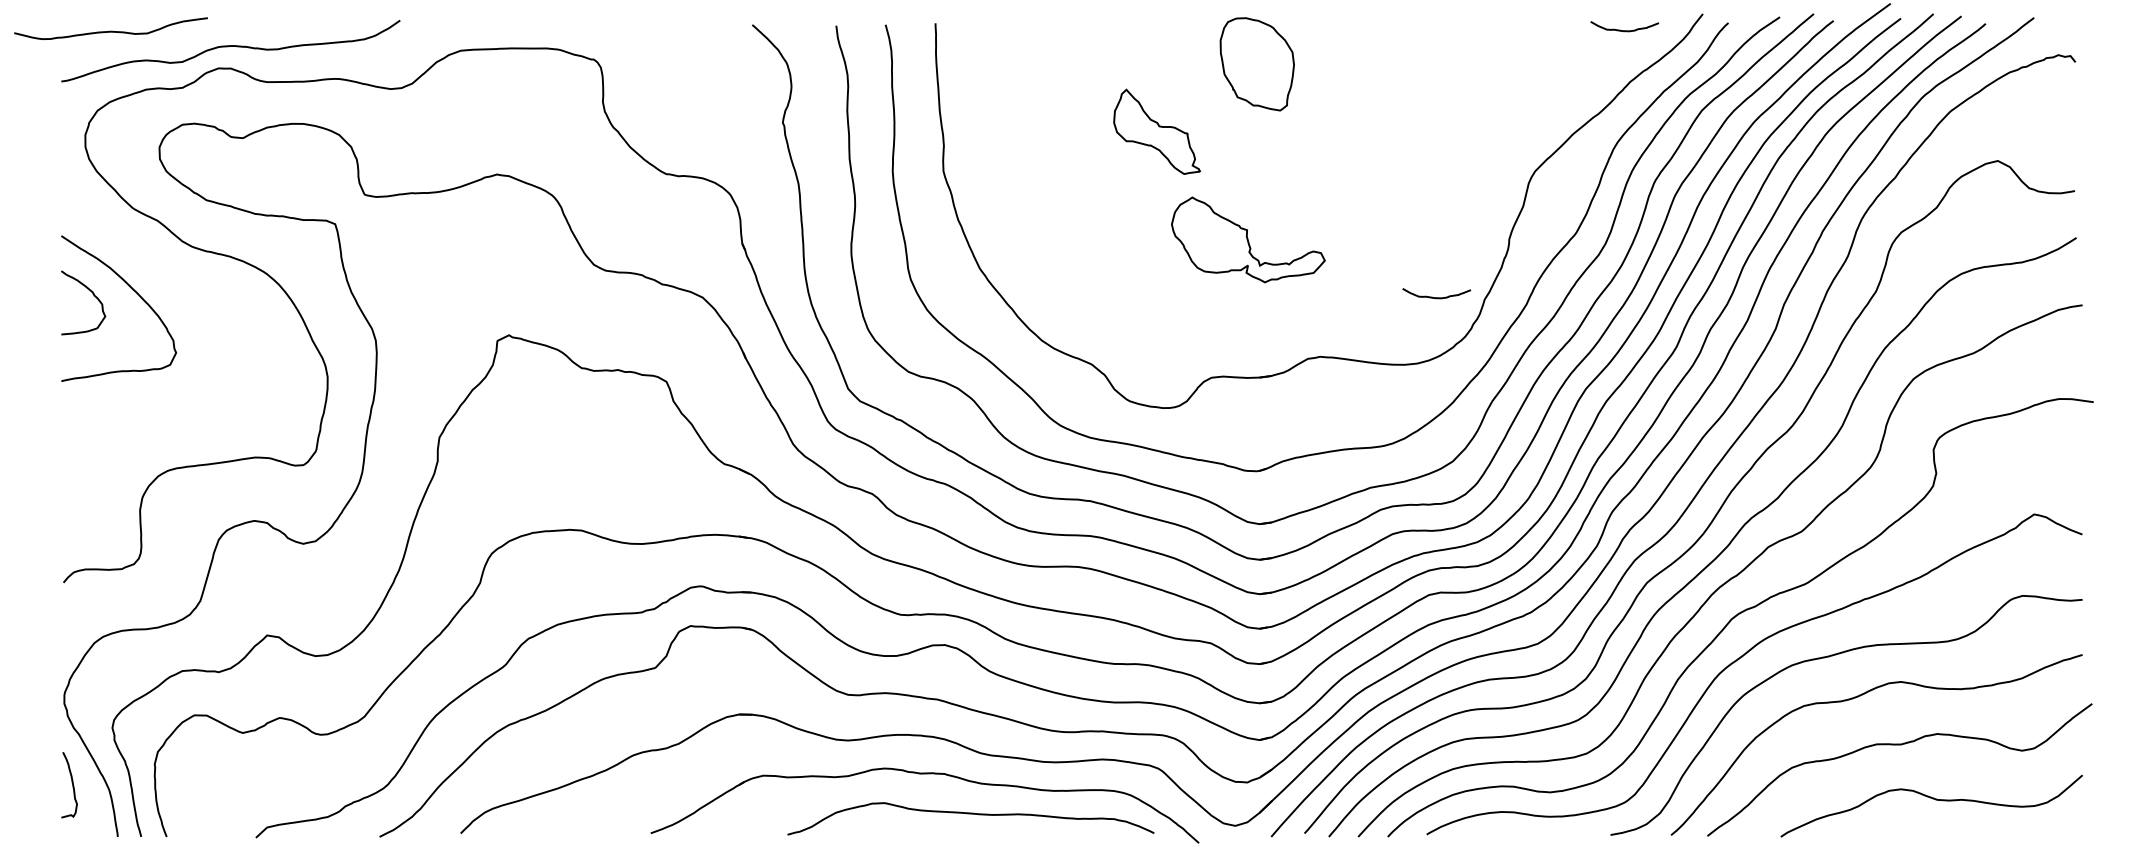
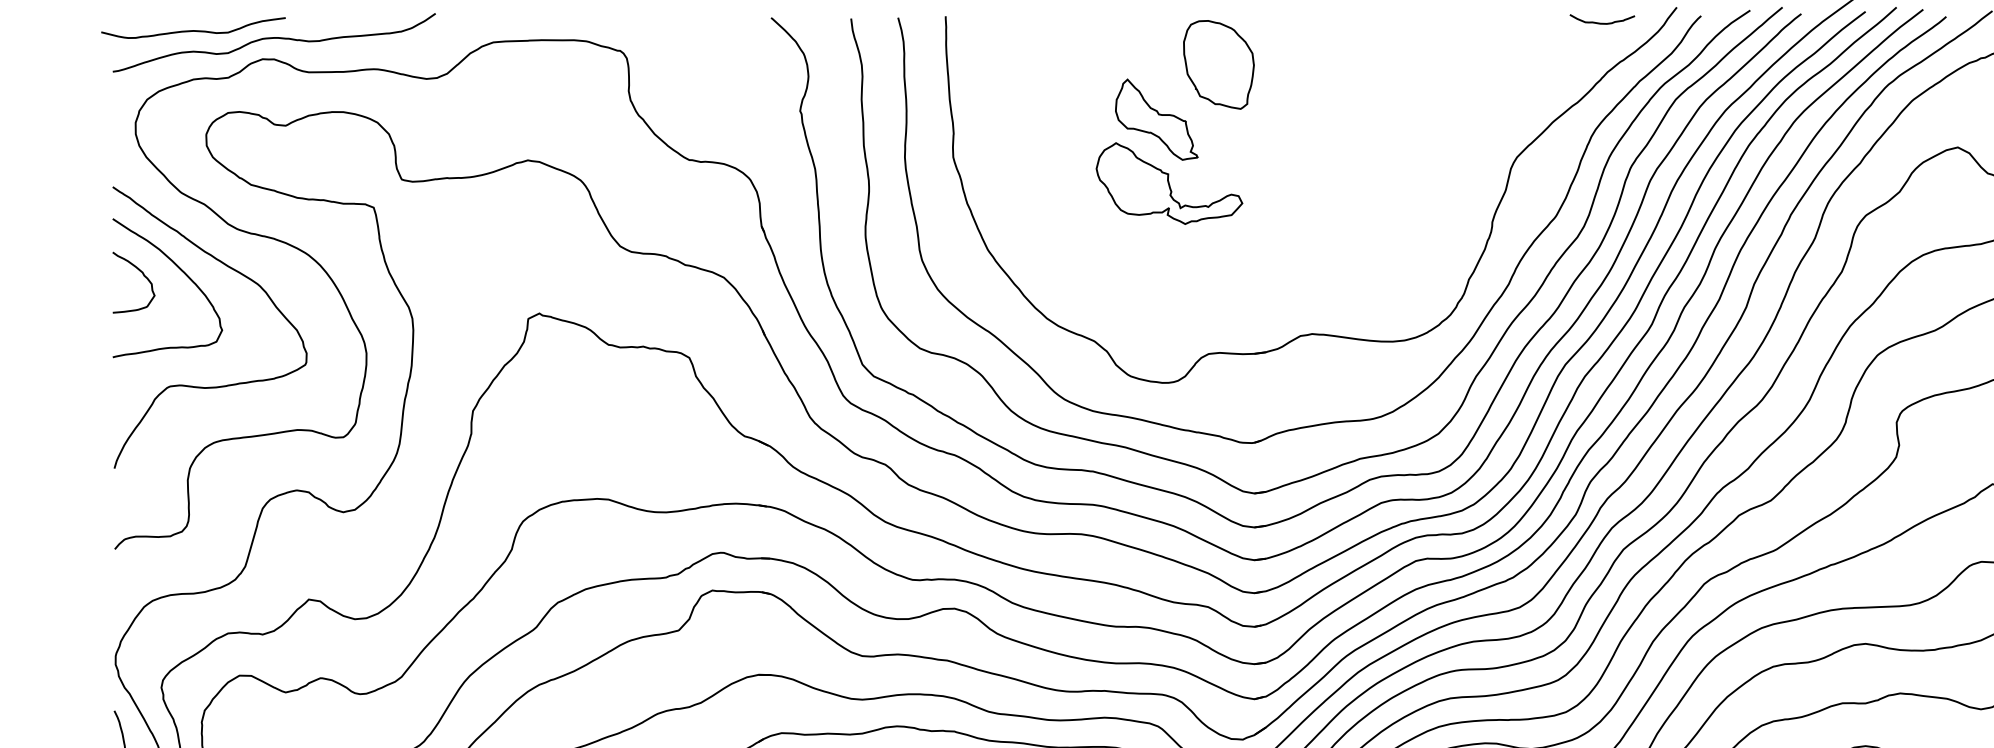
curve: (110, 30) -> (192, 29), moved
part: (1256, 64) -> (1218, 65), moved
part: (1248, 239) -> (1169, 183), moved
curve: (1436, 297) -> (1423, 277), removed
curve: (170, 411) -> (216, 386), added

